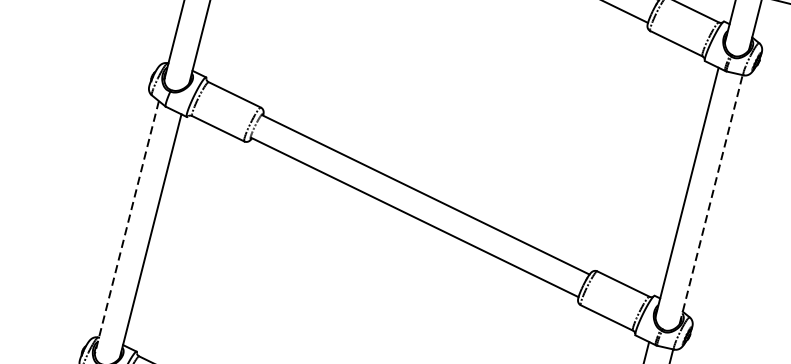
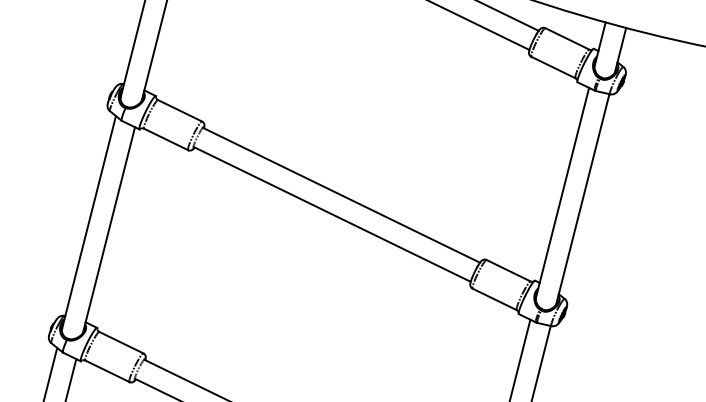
line: (710, 199) -> (582, 199), dashed -> solid
line: (126, 228) -> (88, 223), dashed -> solid

